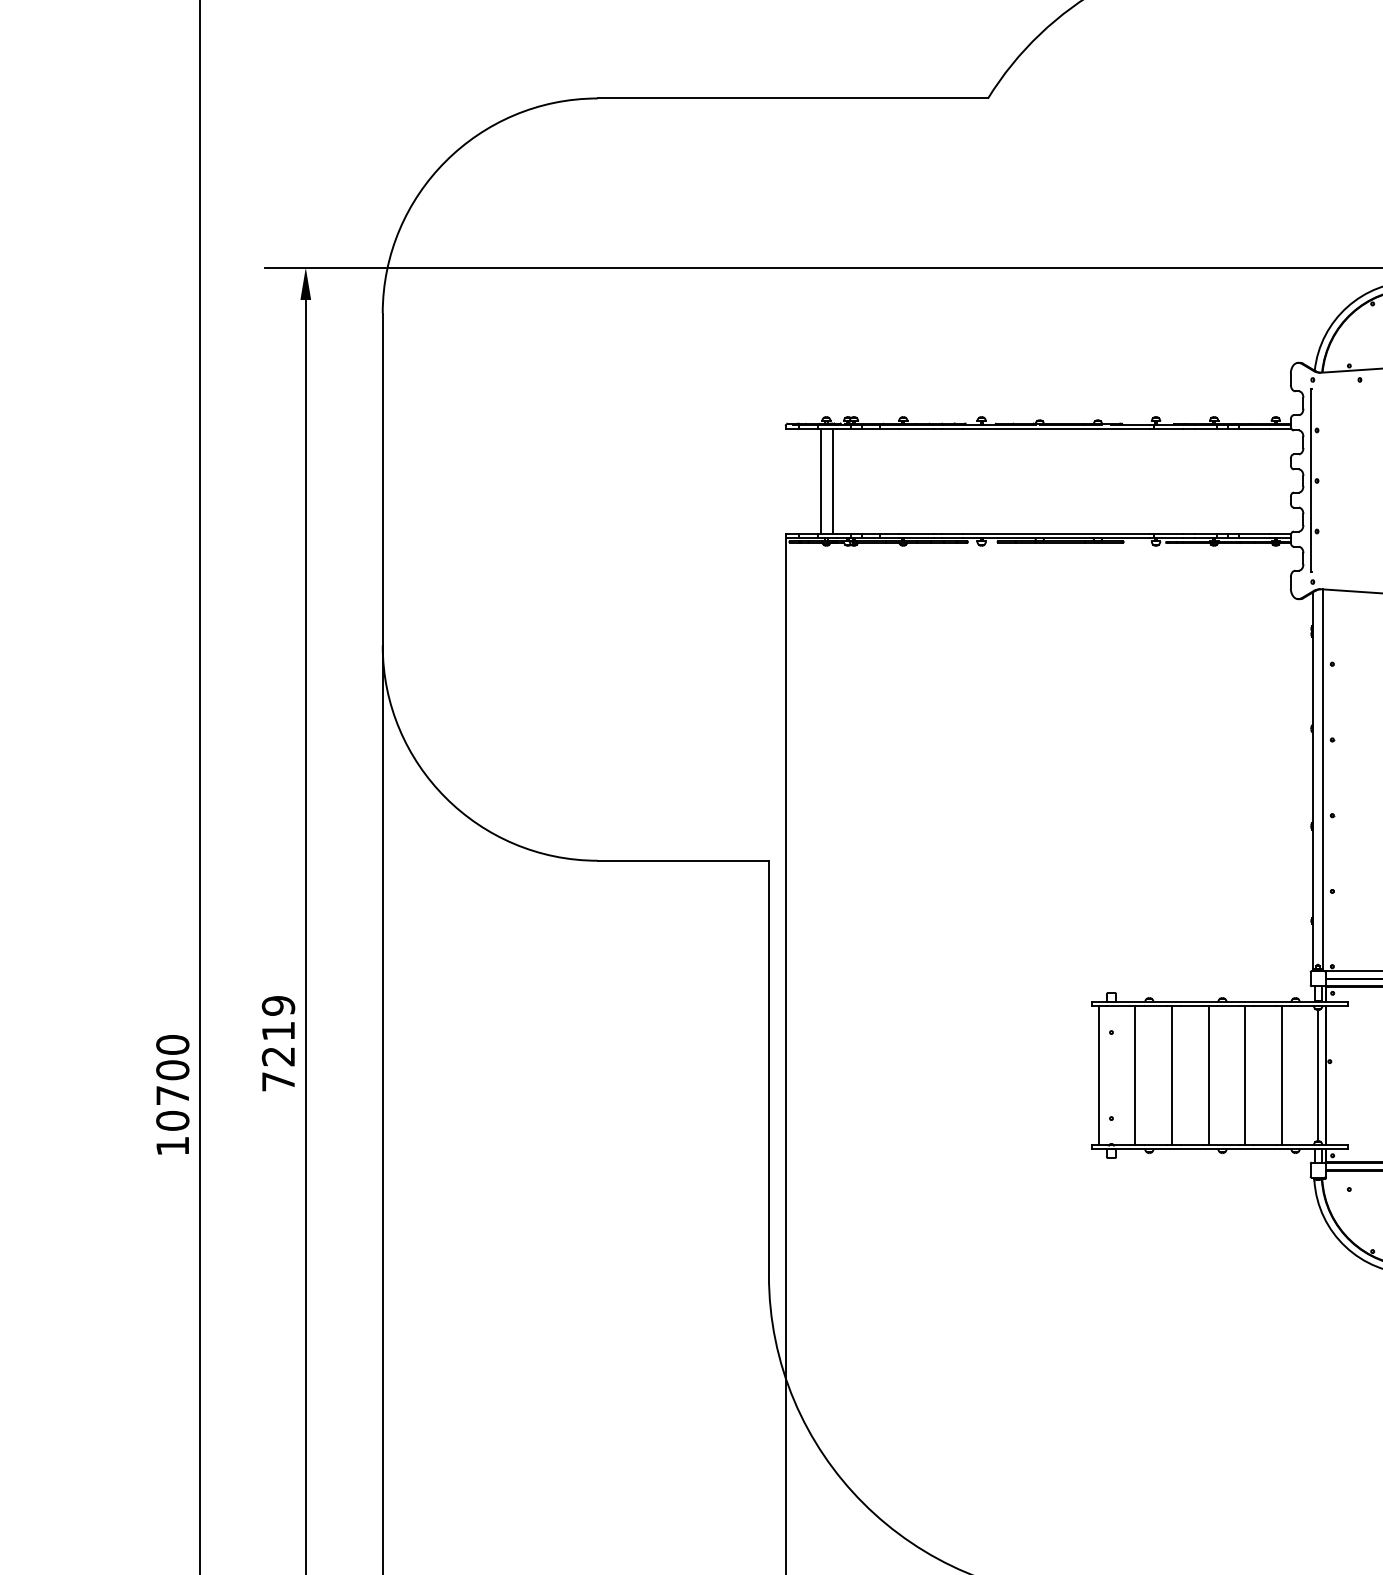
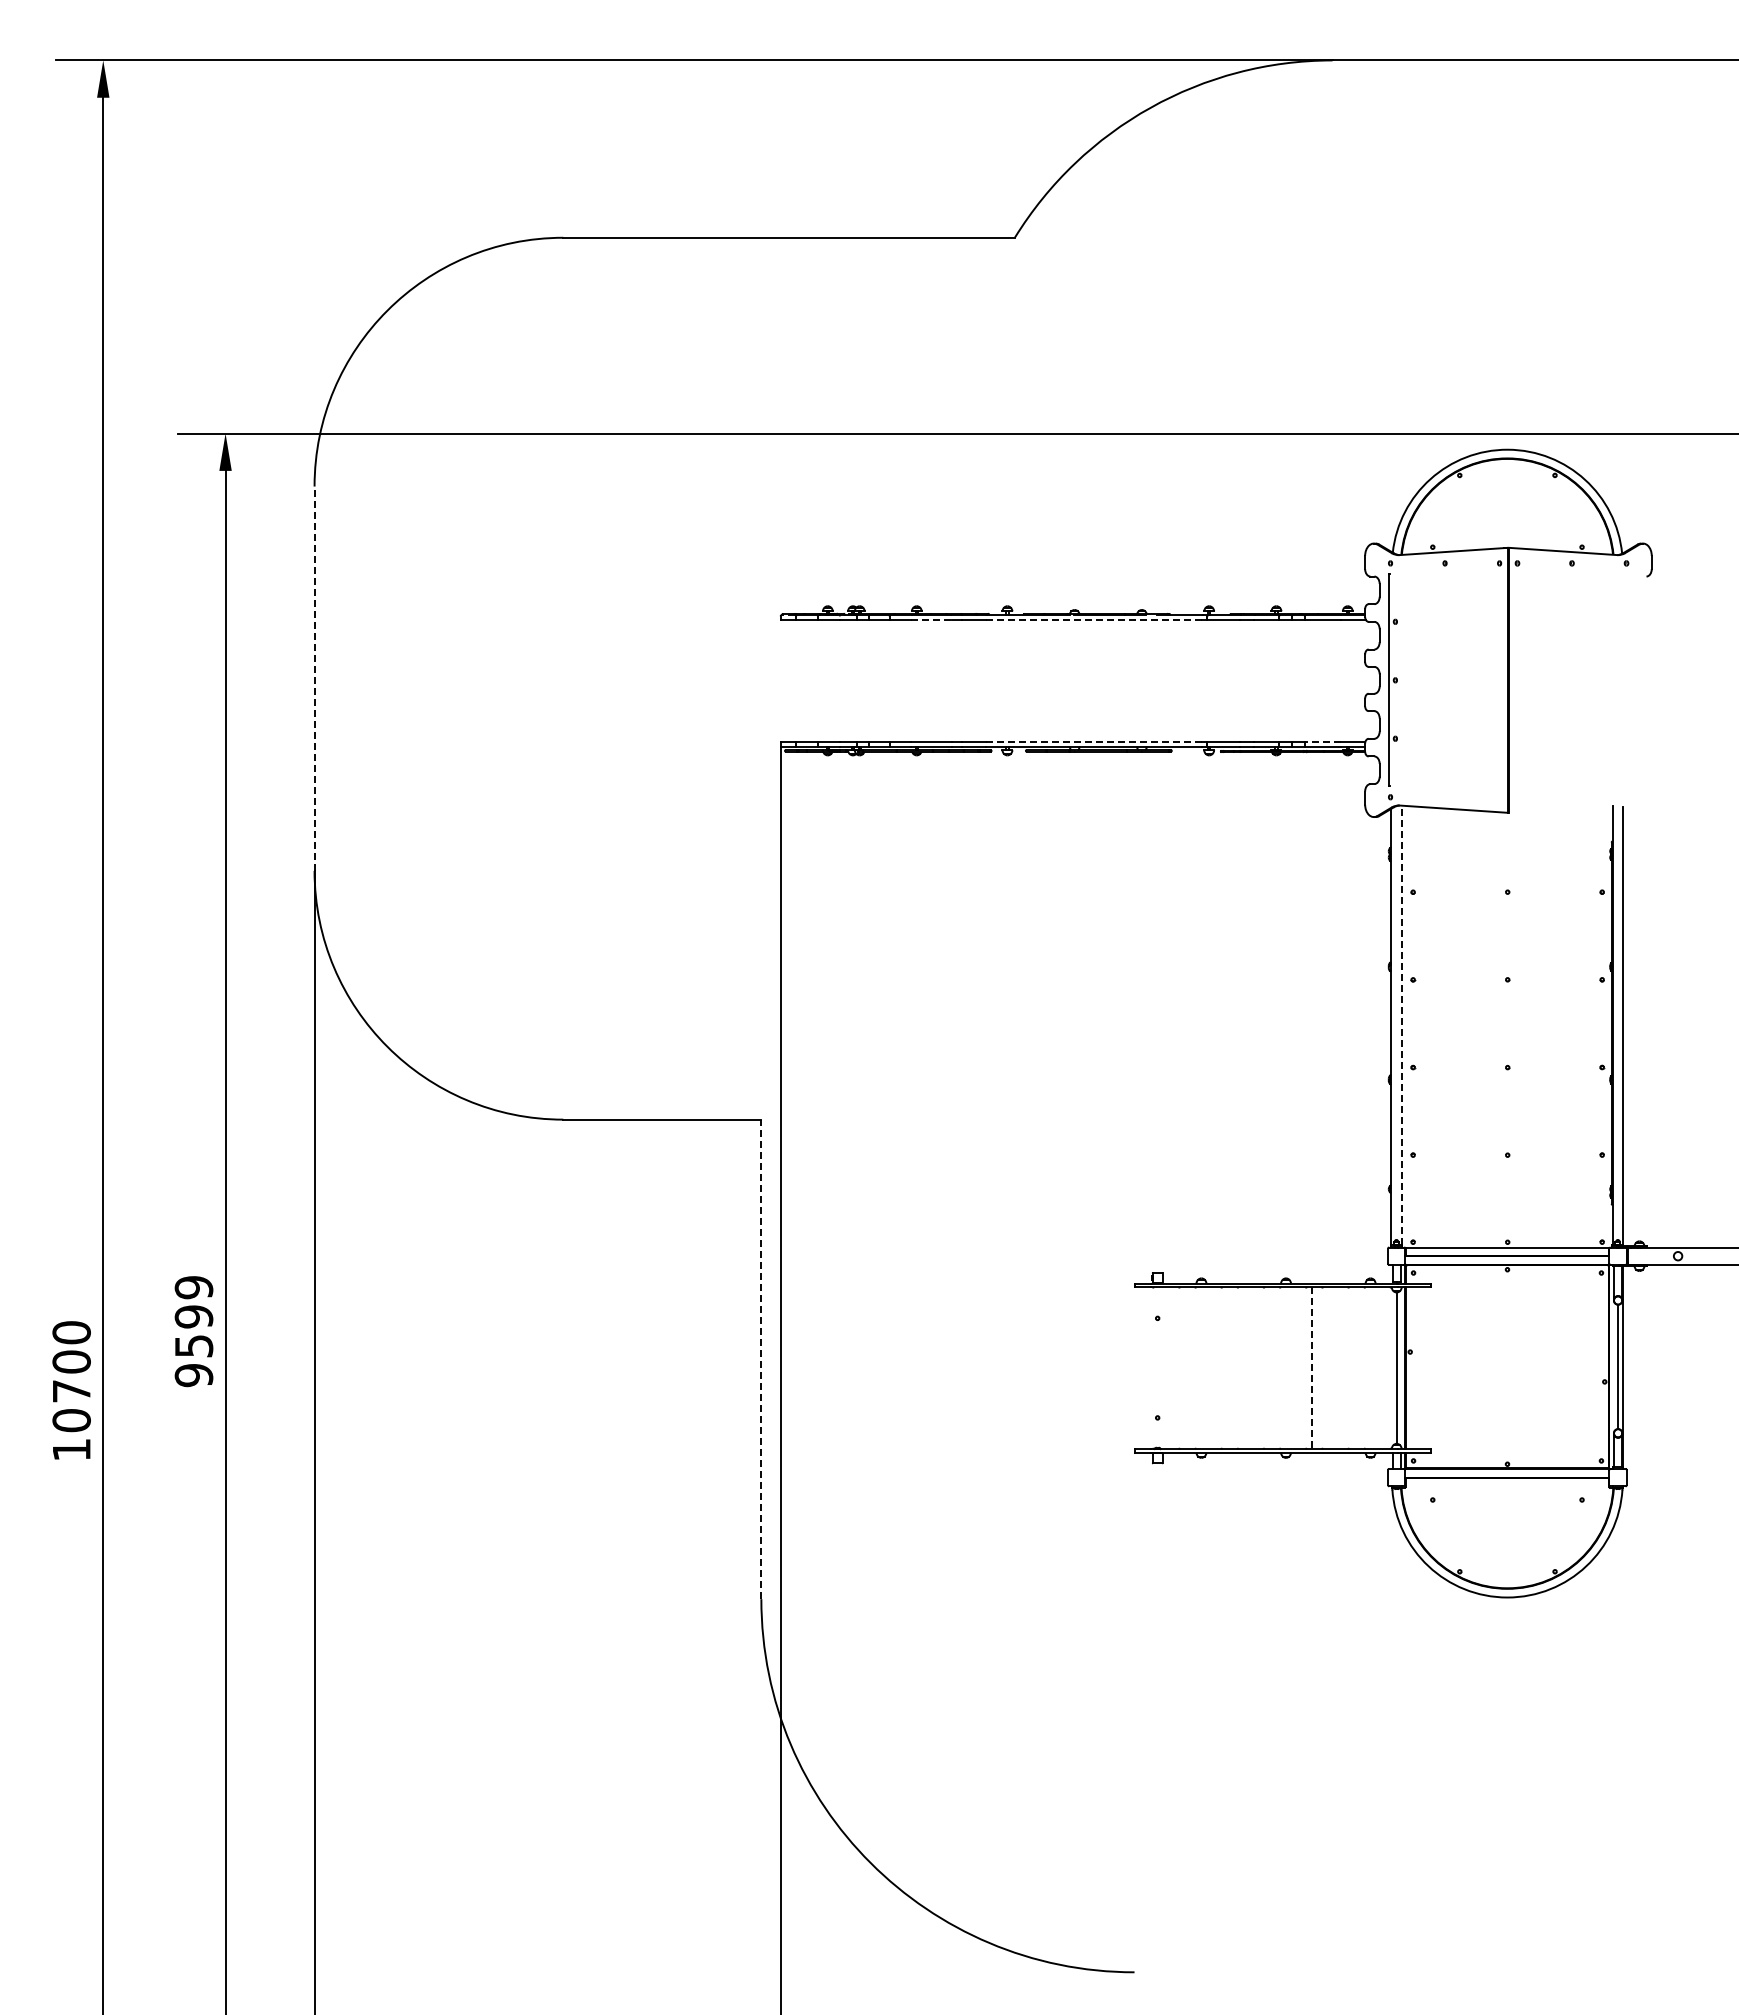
line: (916, 428) -> (932, 619), solid -> dashed
line: (1056, 428) -> (1094, 619), solid -> dashed
line: (382, 479) -> (314, 678), solid -> dashed
line: (820, 481) -> (821, 680), removed
line: (833, 481) -> (835, 680), removed
line: (1056, 533) -> (1094, 741), solid -> dashed
line: (1253, 533) -> (1322, 741), solid -> dashed
line: (1322, 779) -> (1401, 1025), solid -> dashed
text: (278, 1056) -> (193, 1346), 7219 -> 9599
line: (769, 1068) -> (761, 1359), solid -> dashed
line: (1099, 1075) -> (1143, 1368), removed
line: (1135, 1075) -> (1185, 1368), removed
line: (1171, 1075) -> (1227, 1368), removed
line: (1208, 1075) -> (1269, 1368), removed
line: (1245, 1075) -> (1312, 1368), solid -> dashed
line: (1281, 1075) -> (1354, 1368), removed

